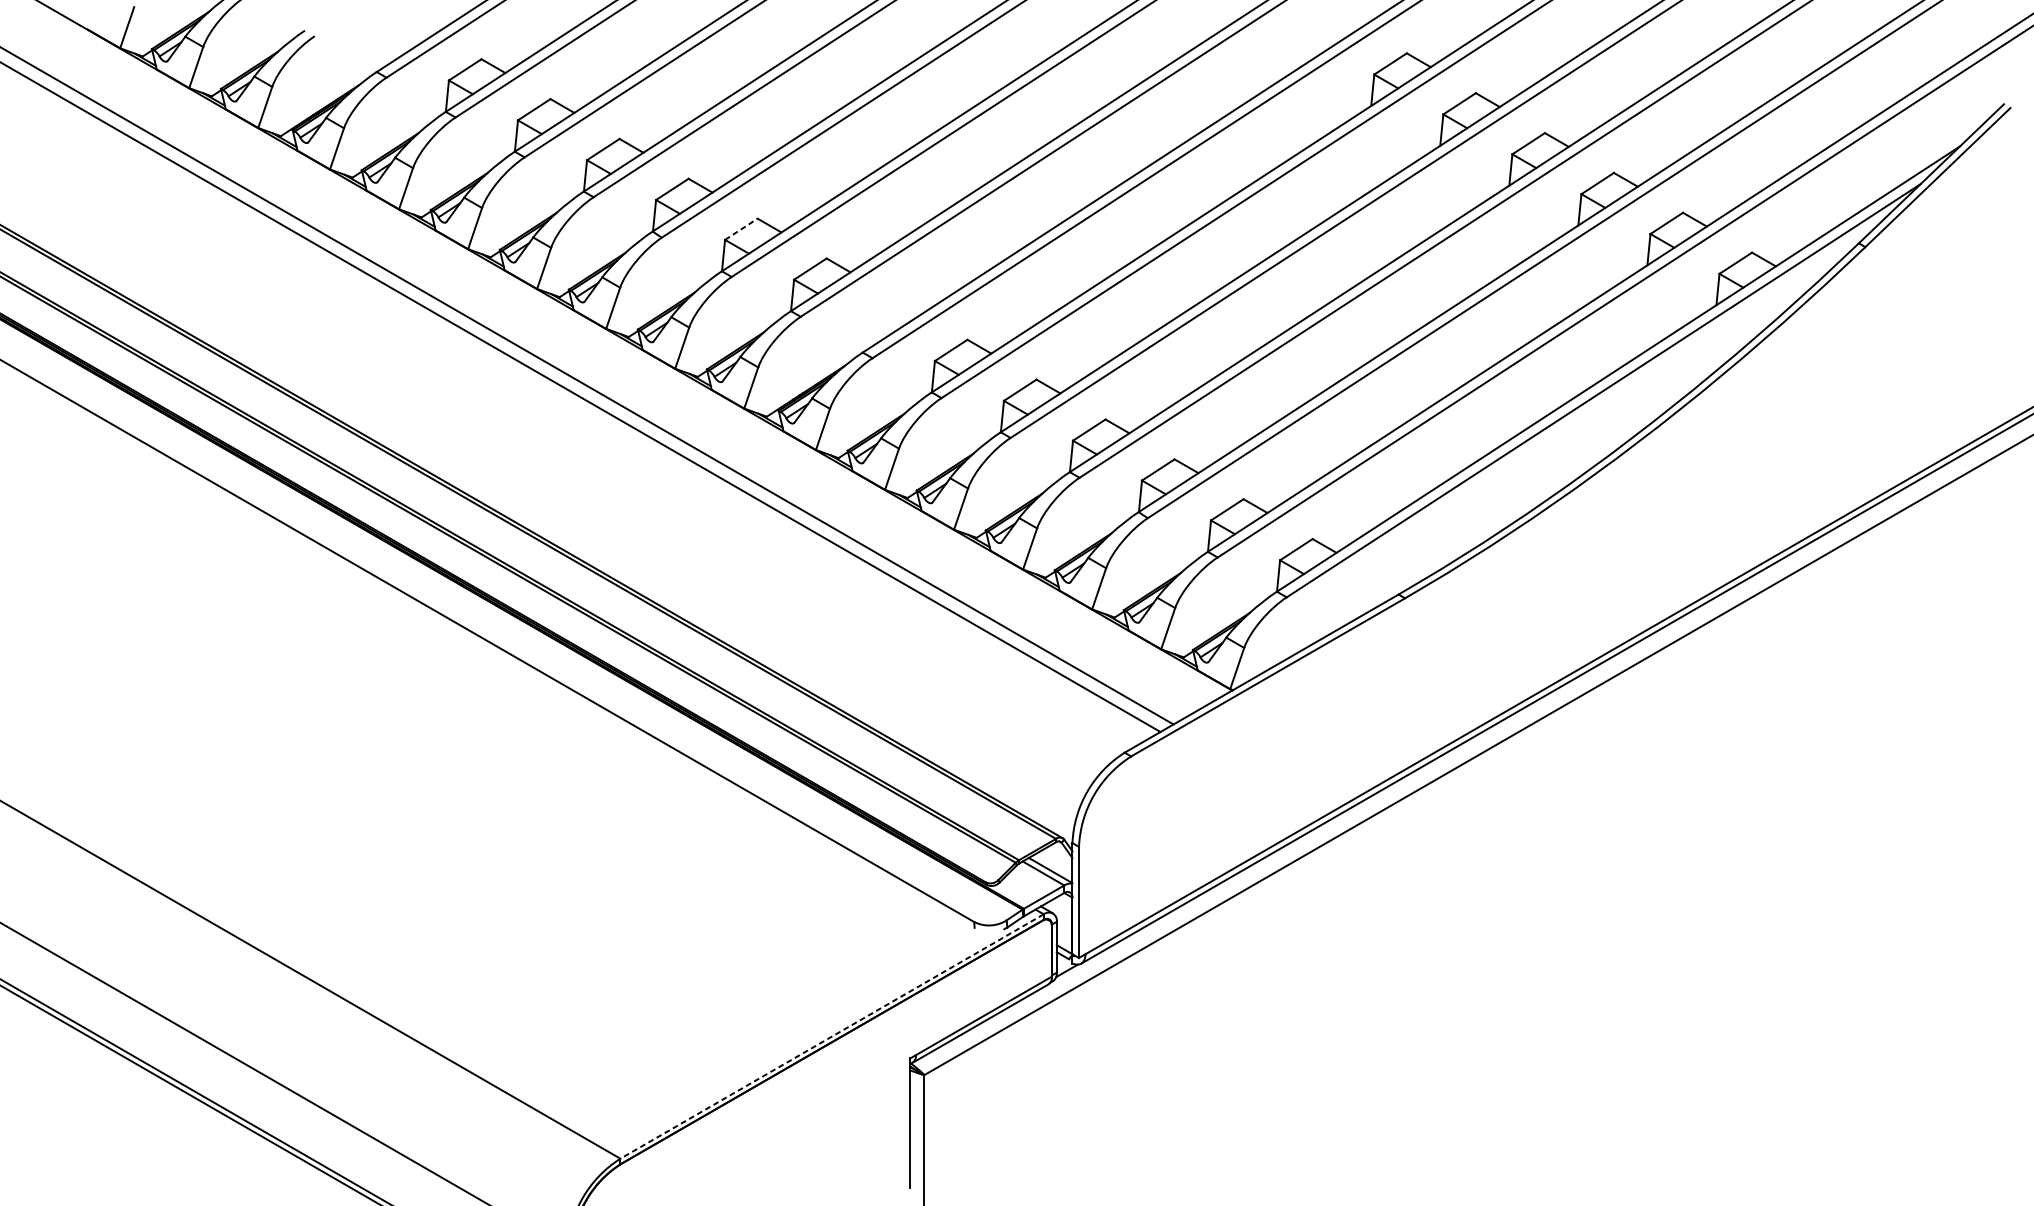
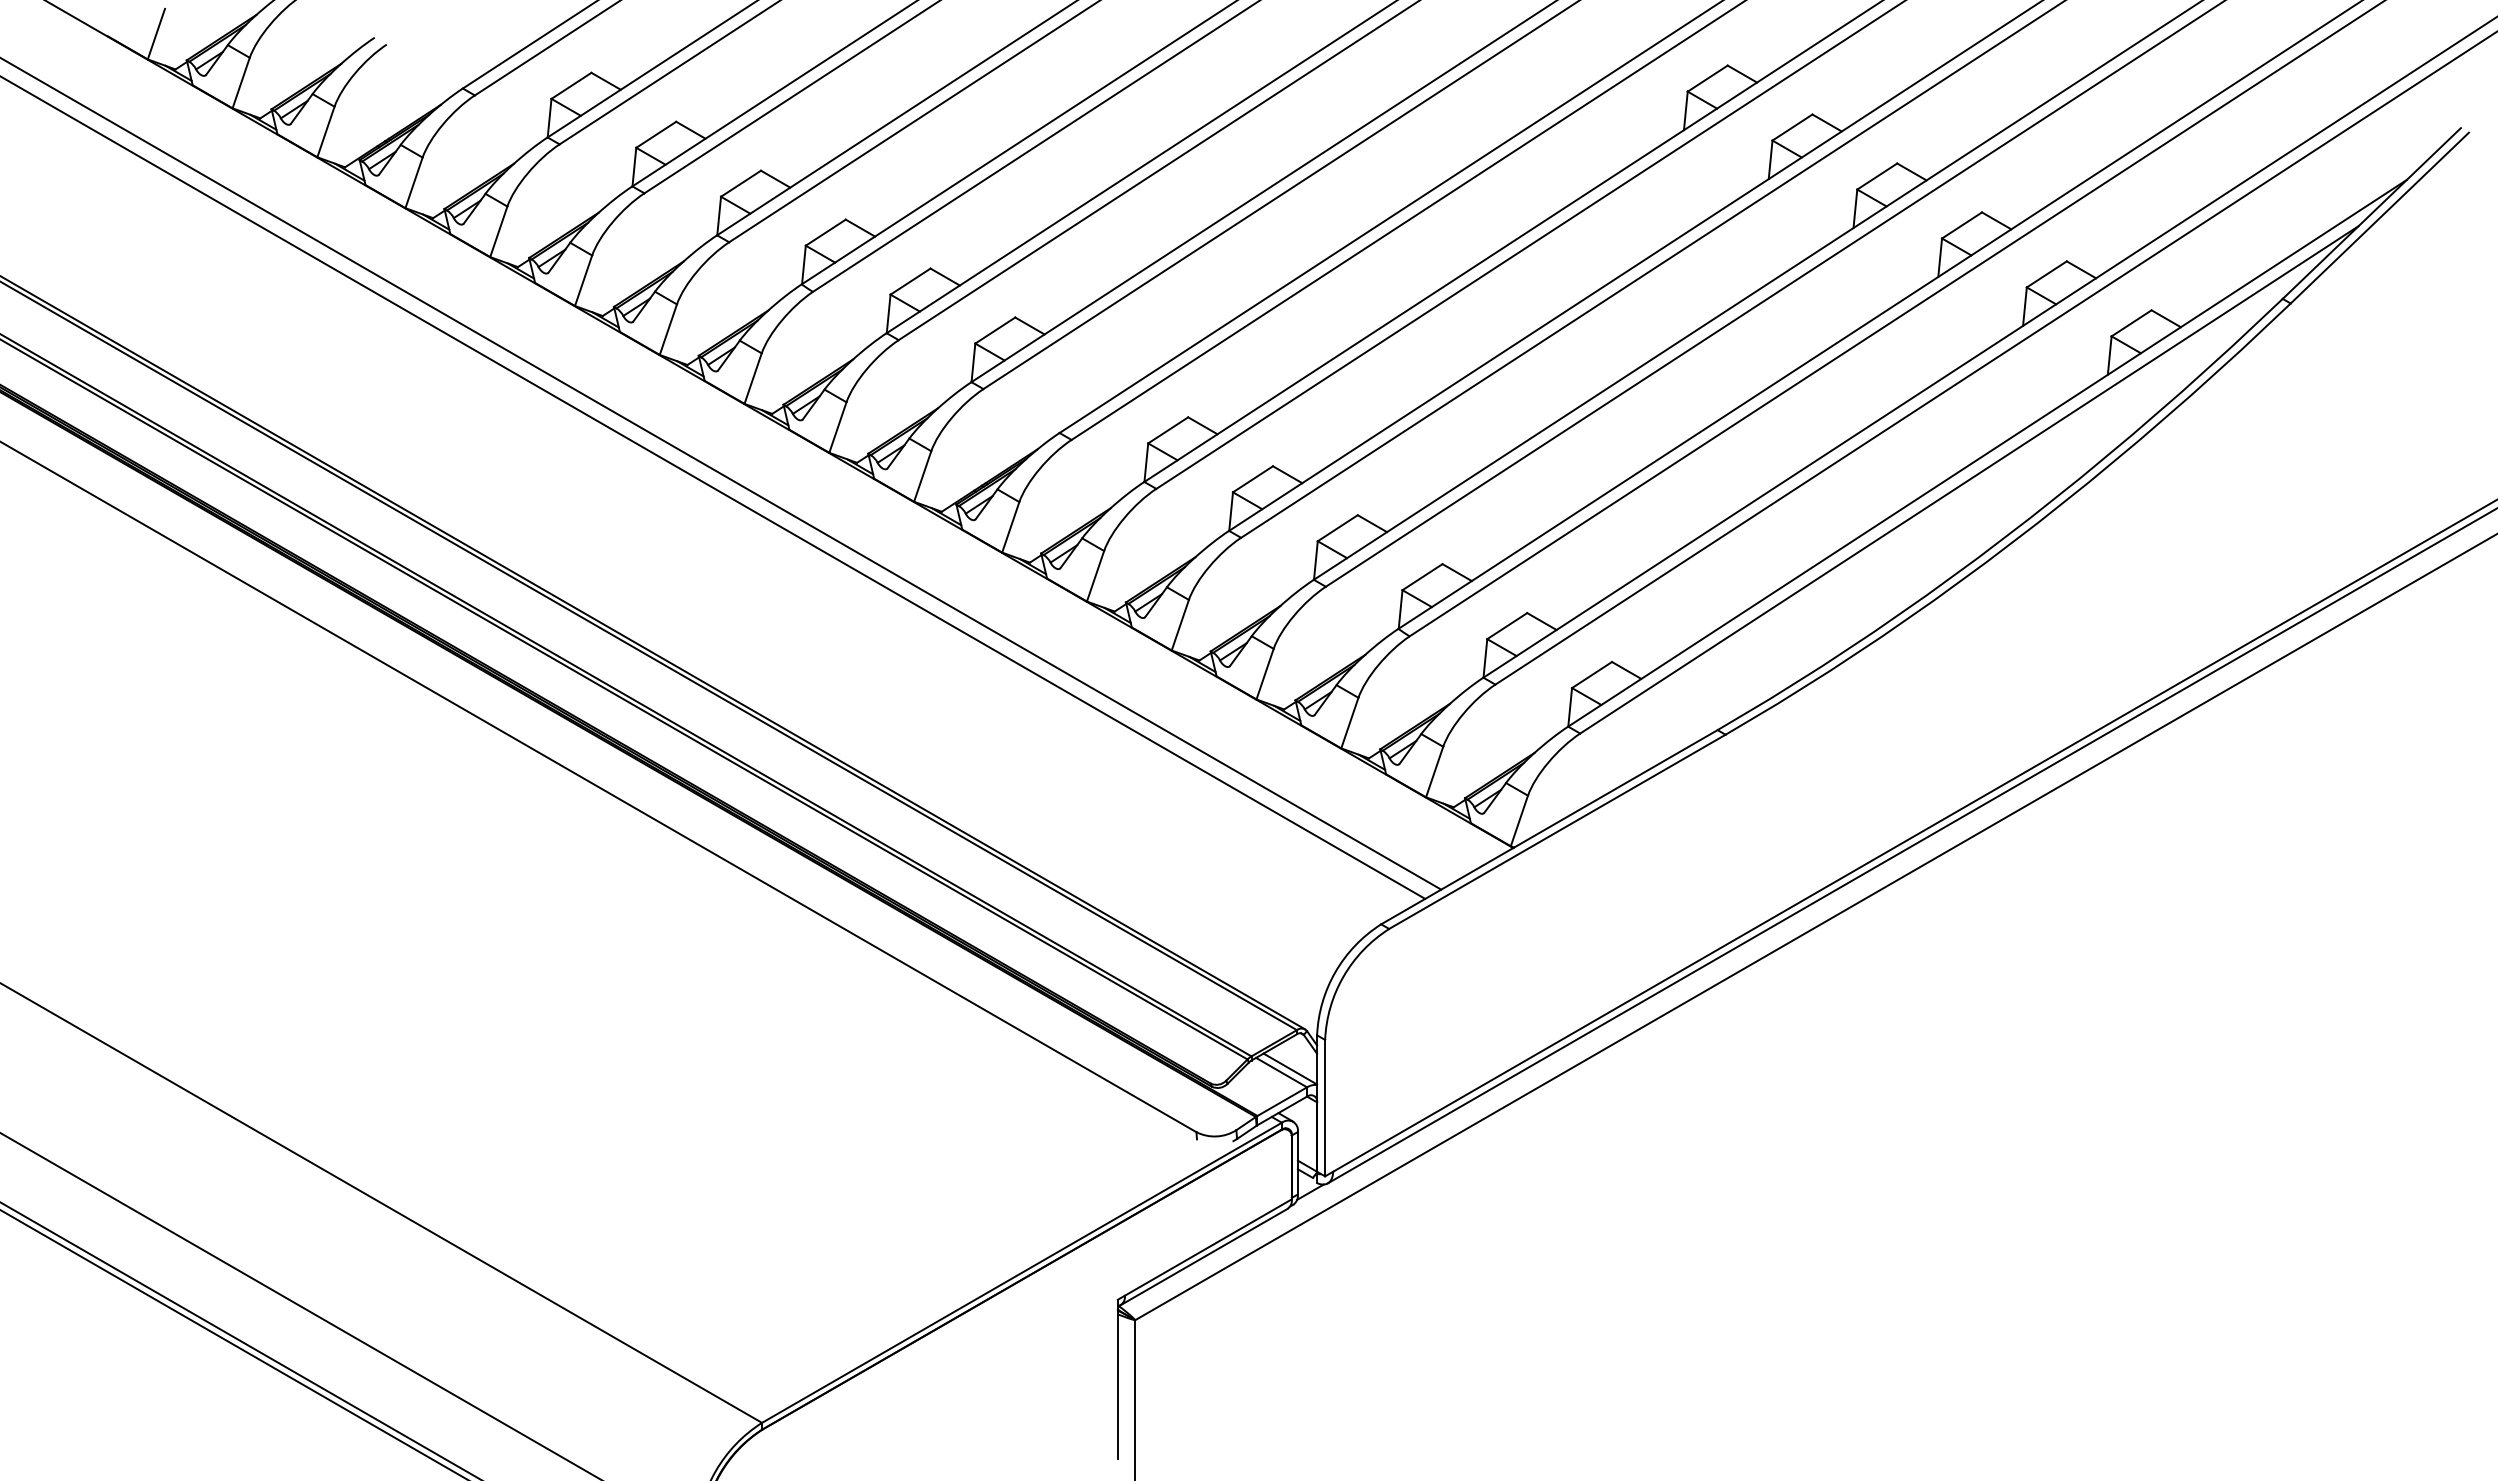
line: (741, 229) -> (910, 281), dashed -> solid
line: (831, 1037) -> (1021, 1273), dashed -> solid

